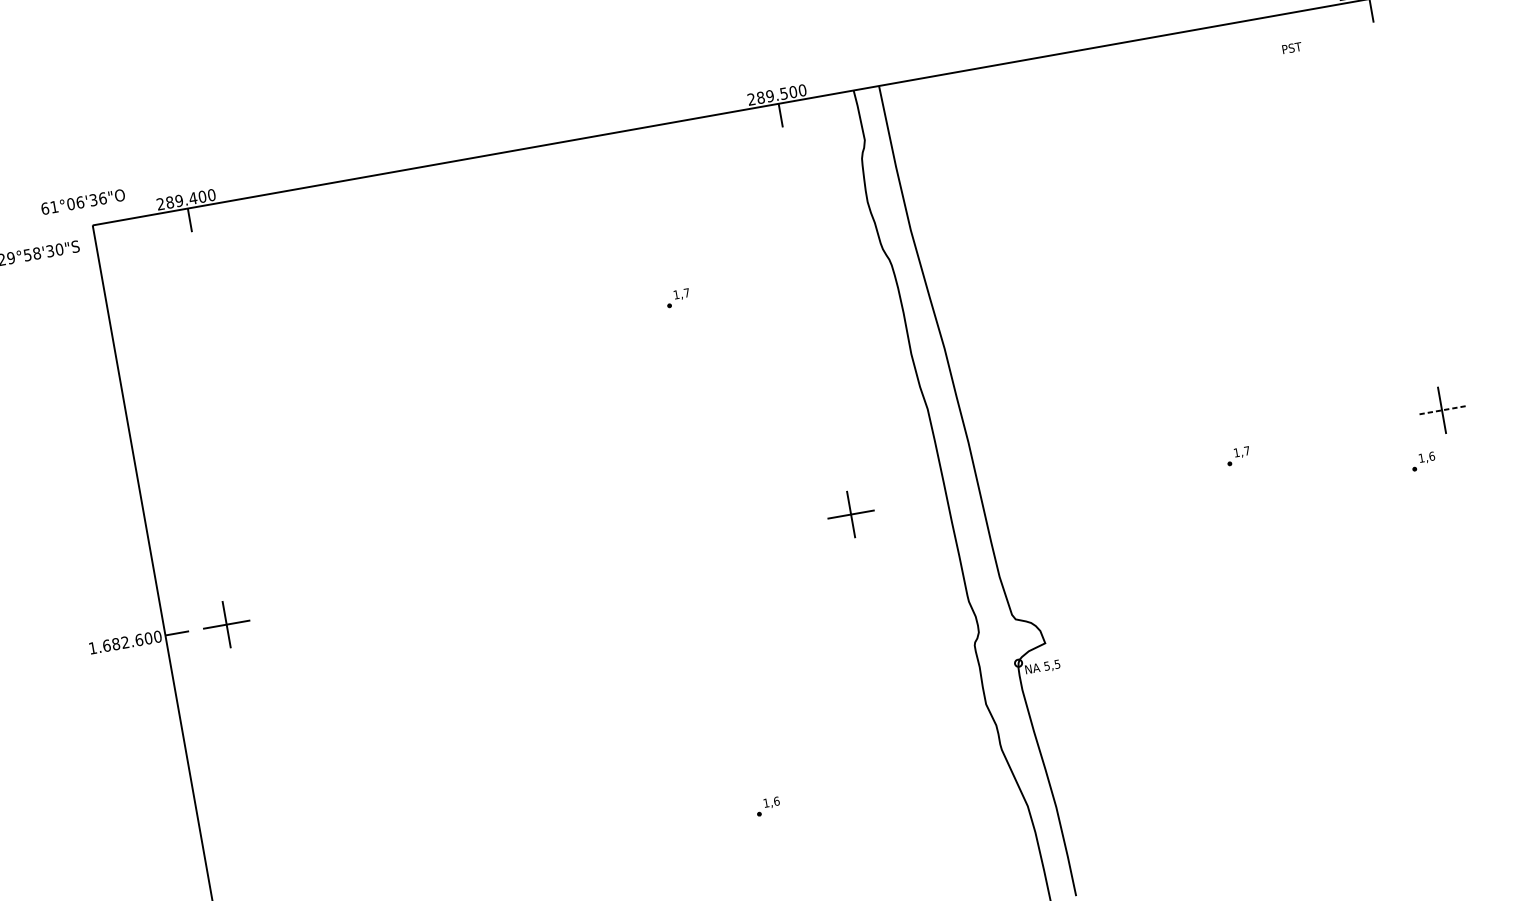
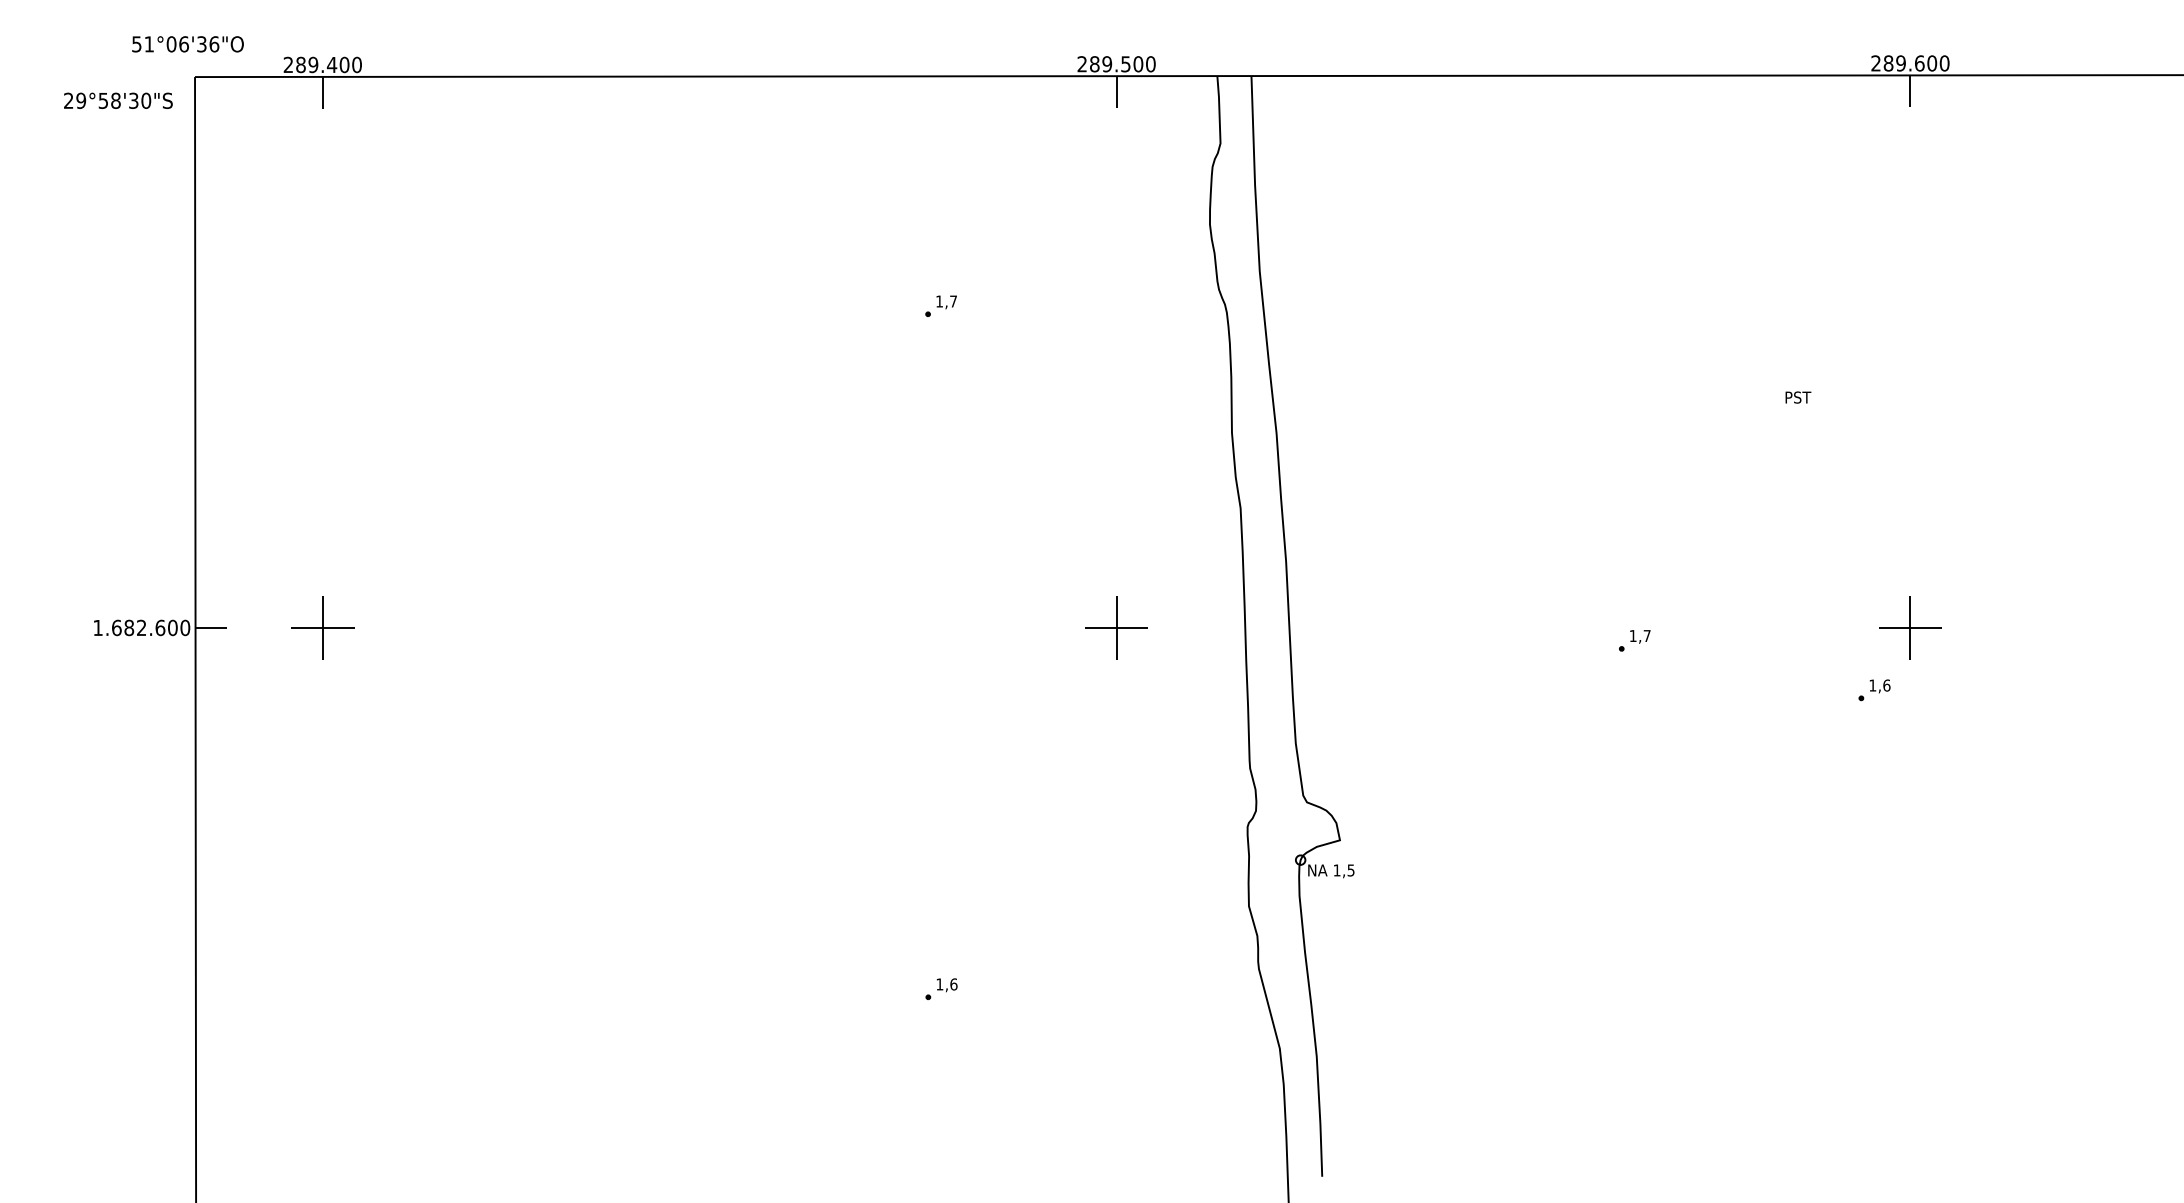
text: (1292, 48) -> (1798, 397), moved
text: (44, 208) -> (136, 44), 61°06'36"O -> 51°06'36"O
line: (1442, 410) -> (1910, 627), dashed -> solid
part: (226, 624) -> (322, 627), moved
text: (1046, 666) -> (1336, 870), 5,5 -> 1,5

